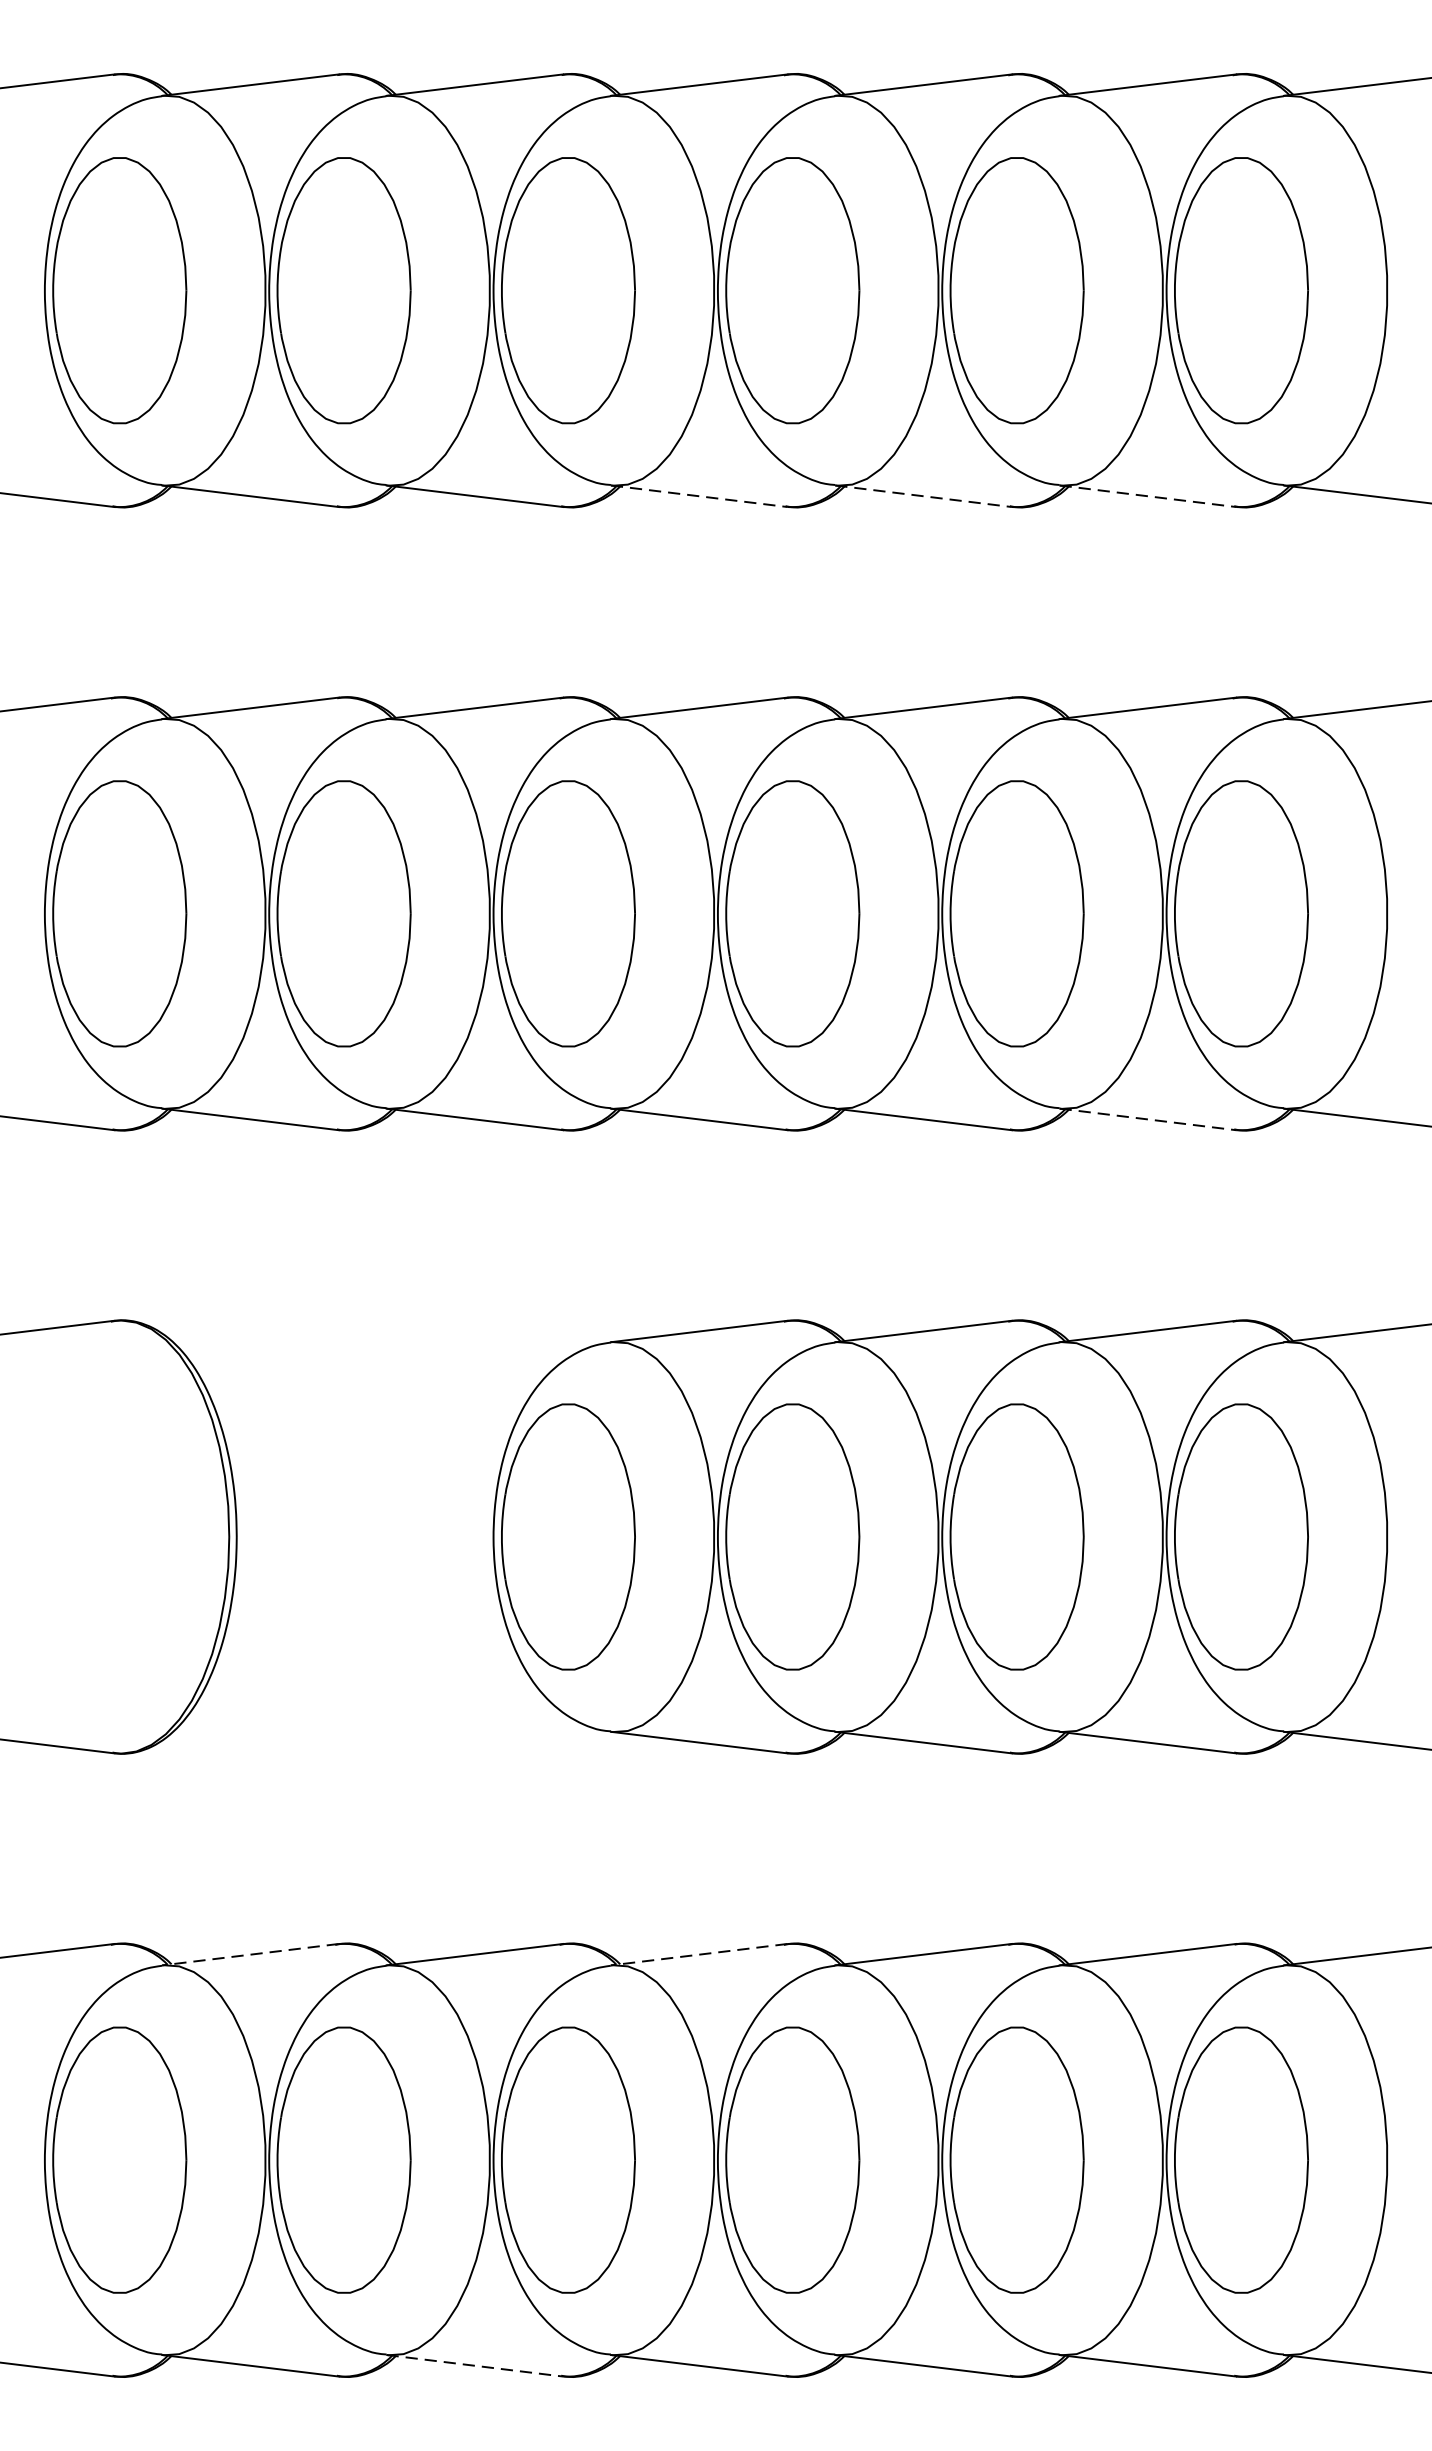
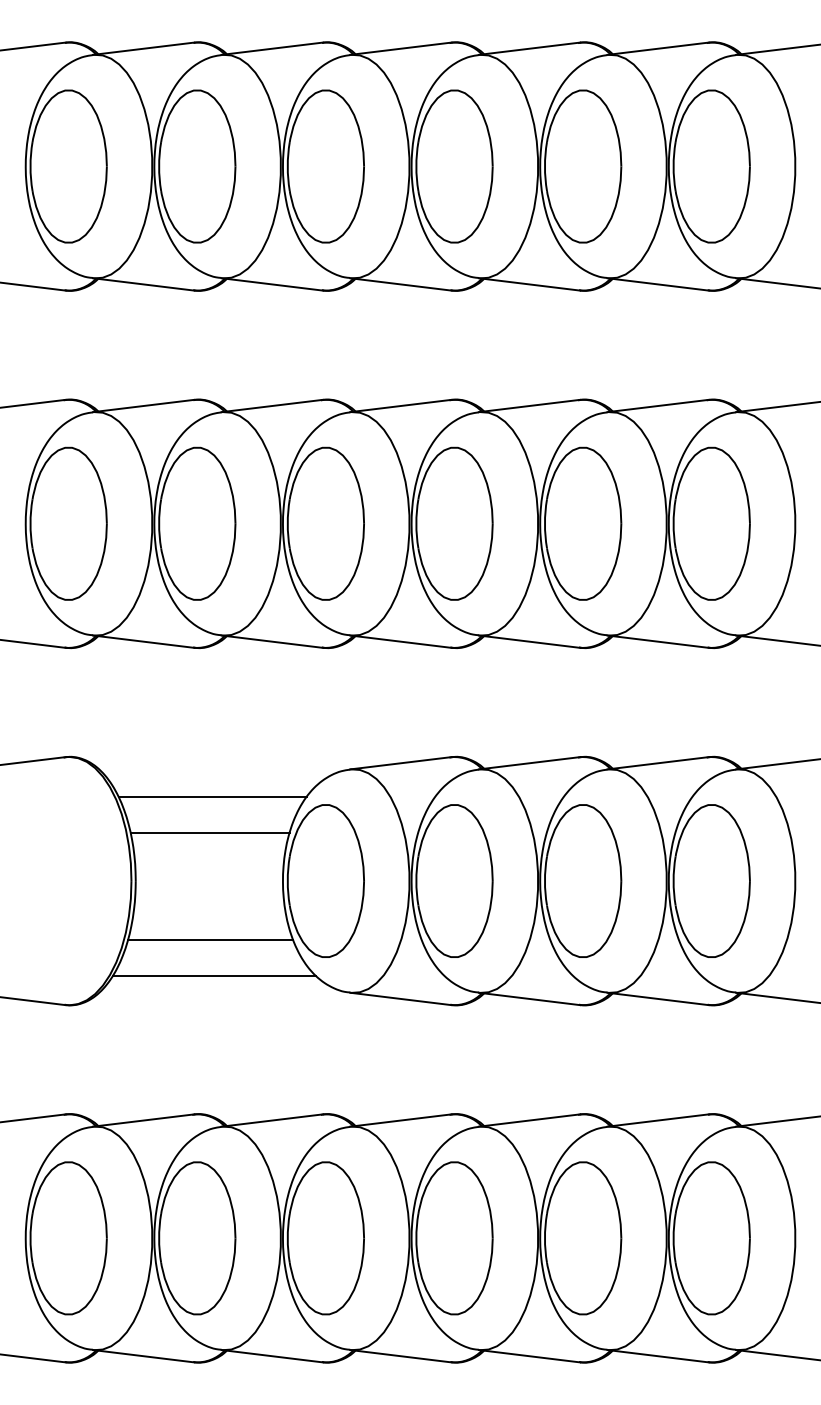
line: (698, 496) -> (400, 284), dashed -> solid
line: (923, 496) -> (529, 284), dashed -> solid
line: (1148, 496) -> (658, 284), dashed -> solid
line: (1148, 1119) -> (658, 641), dashed -> solid
line: (370, 1389) -> (212, 796), added
line: (365, 1452) -> (209, 832), added
line: (367, 1638) -> (210, 939), added
line: (372, 1701) -> (213, 975), added
line: (250, 1954) -> (143, 1120), dashed -> solid
line: (698, 1954) -> (400, 1120), dashed -> solid
line: (475, 2366) -> (272, 1356), dashed -> solid

